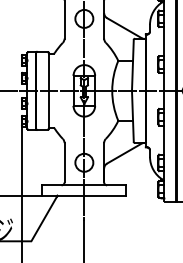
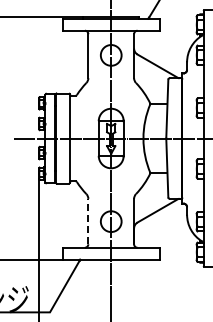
line: (64, 162) -> (88, 221), solid -> dashed

